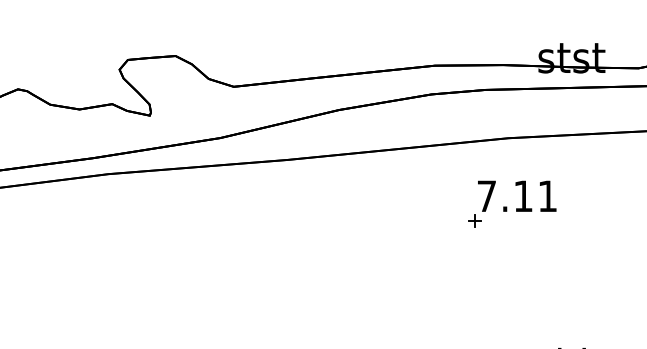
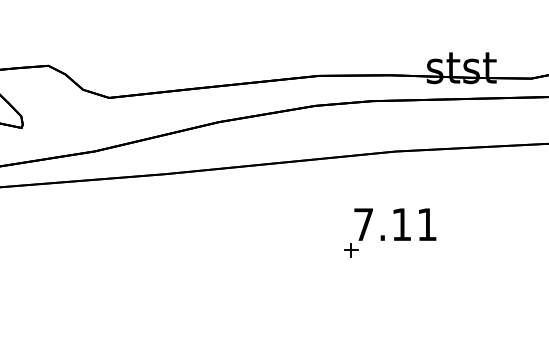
part: (507, 207) -> (385, 236), moved

